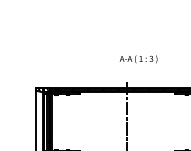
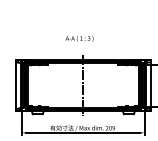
text: (138, 58) -> (79, 38), moved

